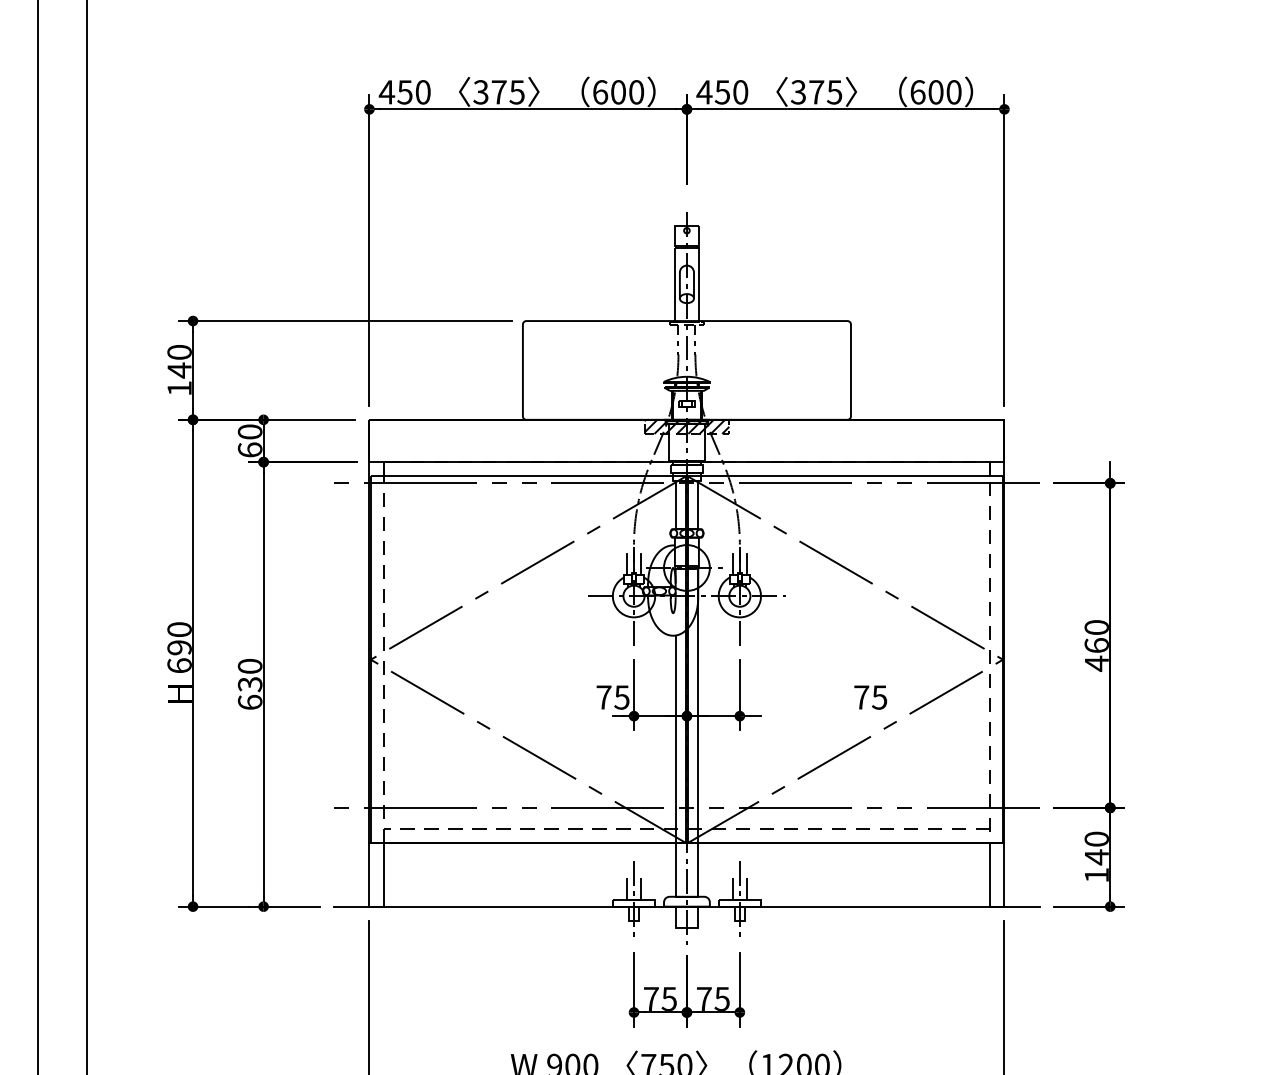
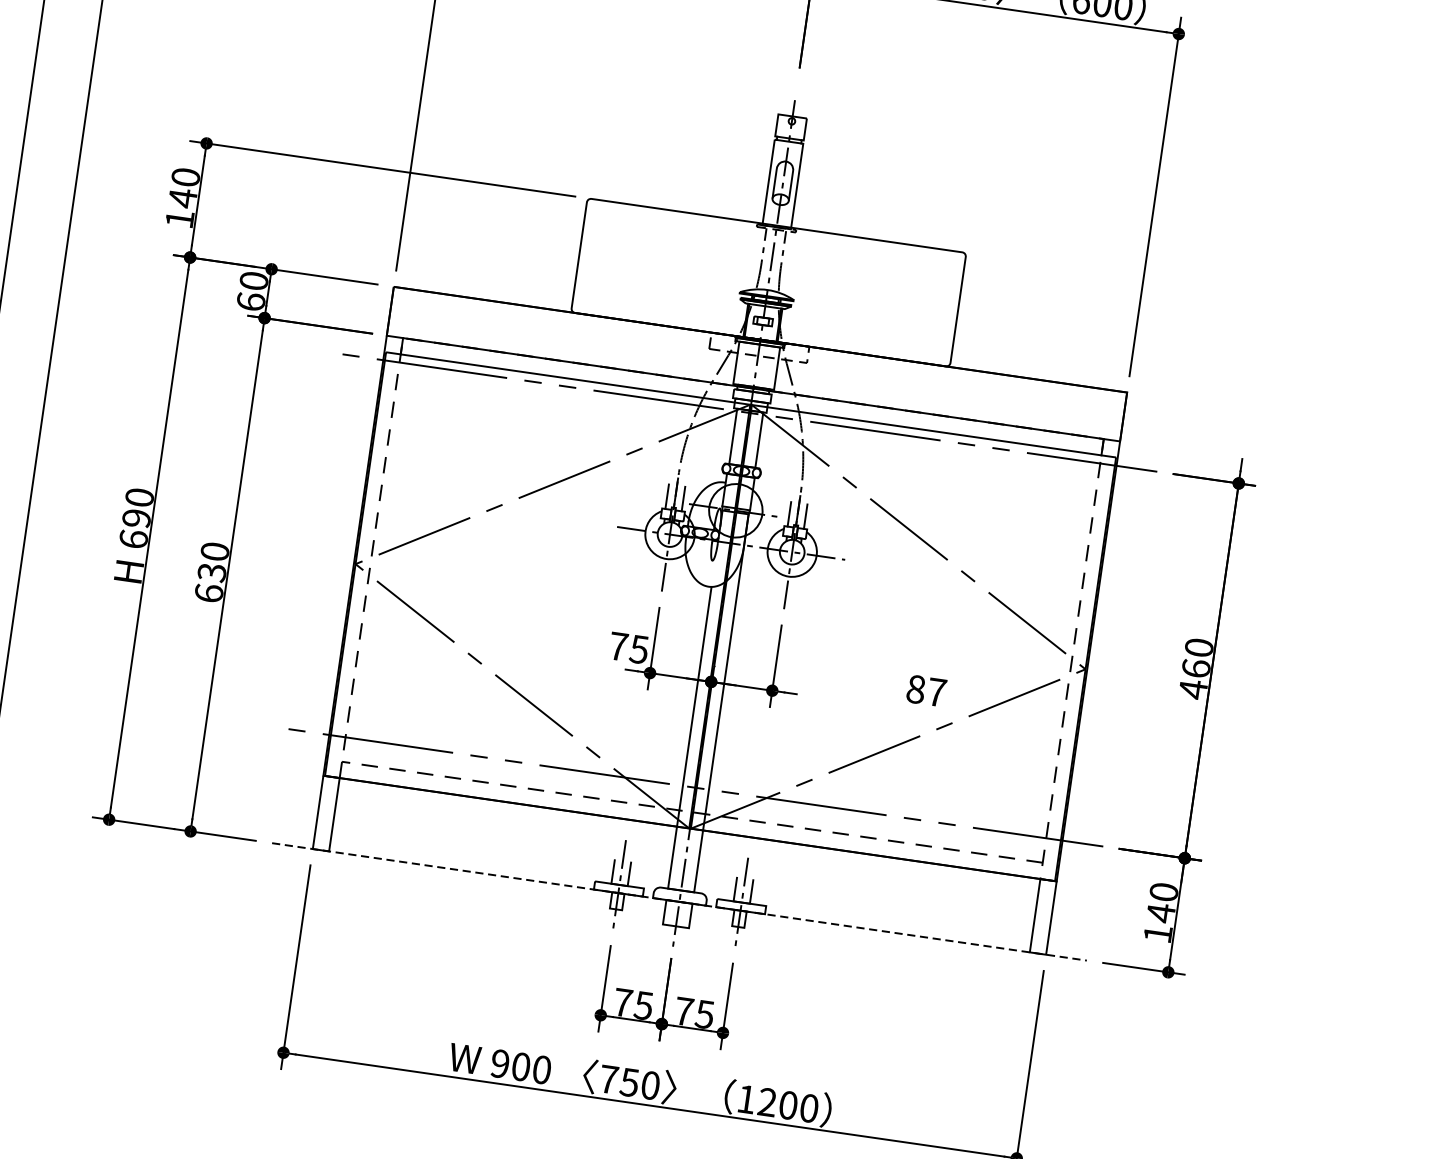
hatch: (686, 426) -> (758, 347), removed
text: (870, 697) -> (926, 690), 75 -> 87
line: (686, 906) -> (679, 901), solid -> dashed

